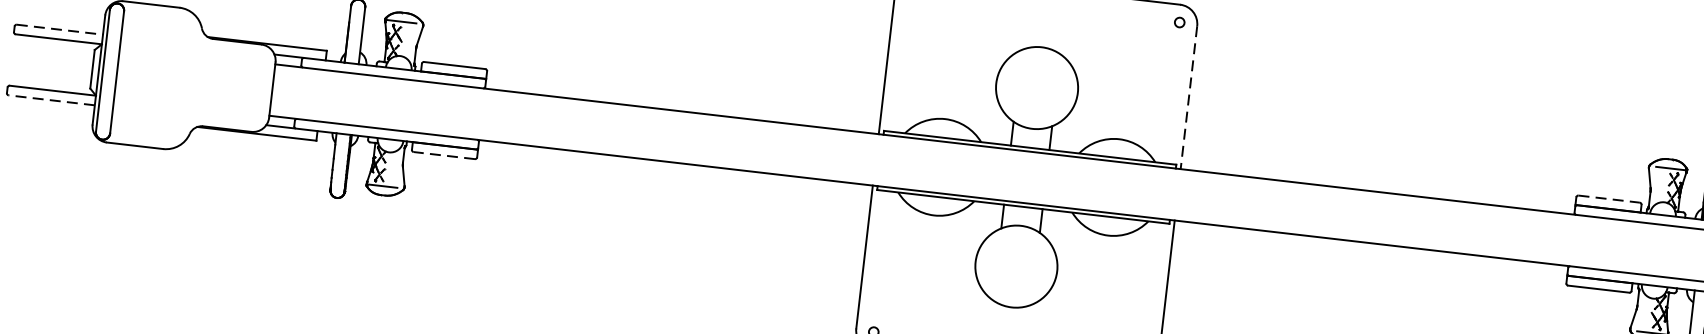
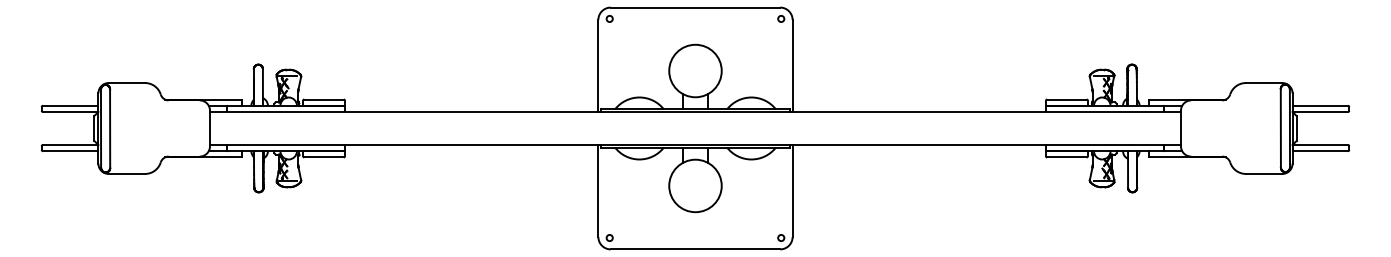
line: (59, 29) -> (70, 105), dashed -> solid
line: (1188, 96) -> (792, 65), dashed -> solid
line: (51, 100) -> (70, 151), dashed -> solid
line: (445, 155) -> (324, 157), dashed -> solid
line: (1608, 199) -> (1066, 99), dashed -> solid

